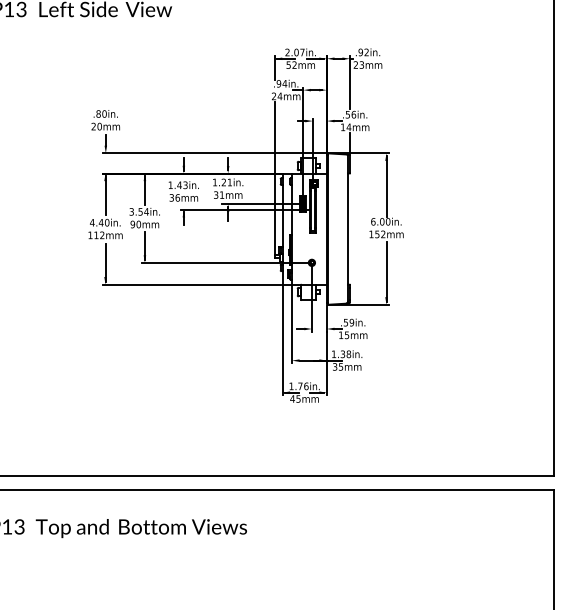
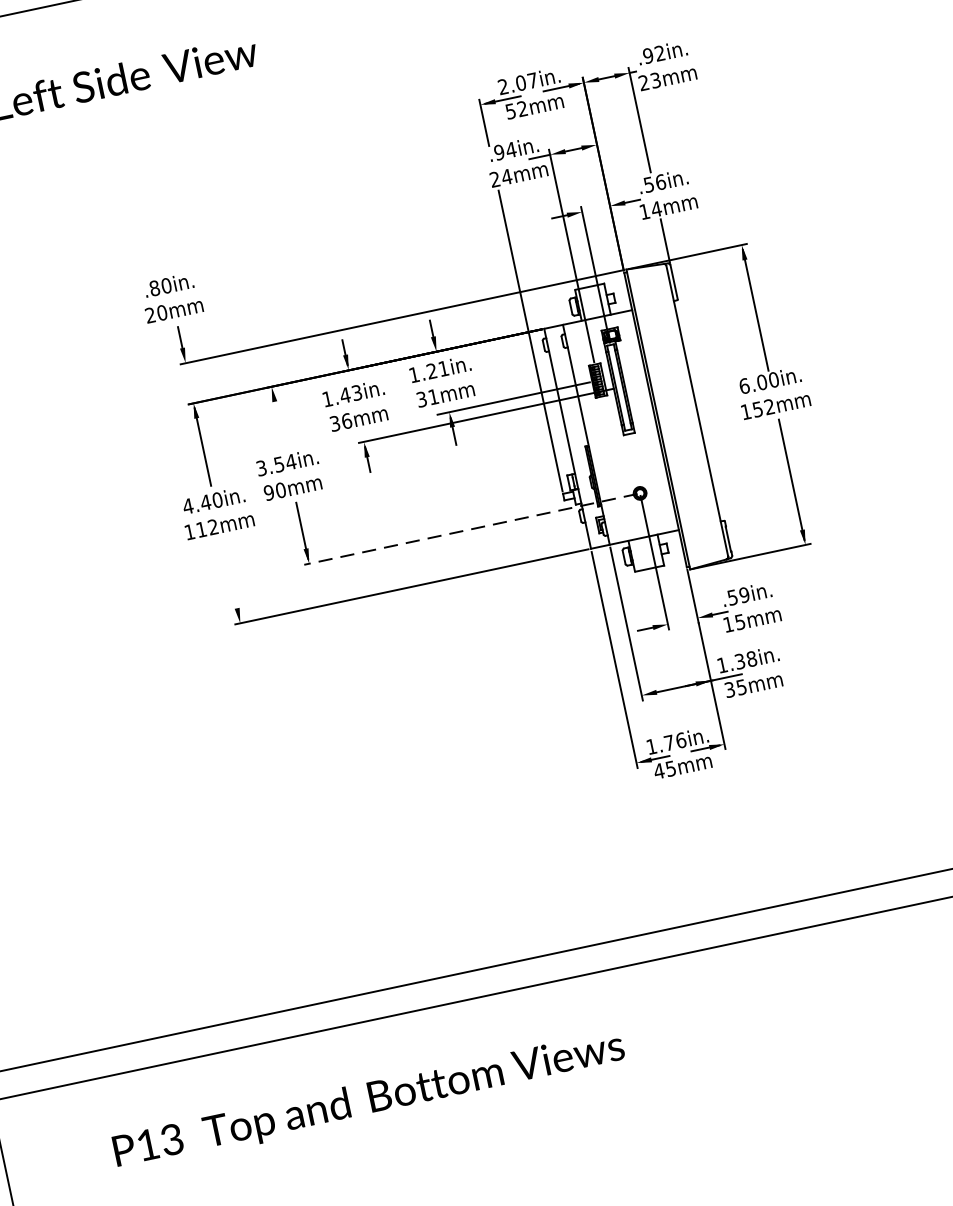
line: (144, 190) -> (277, 420), removed
line: (105, 262) -> (230, 579), removed
line: (226, 262) -> (470, 528), solid -> dashed

